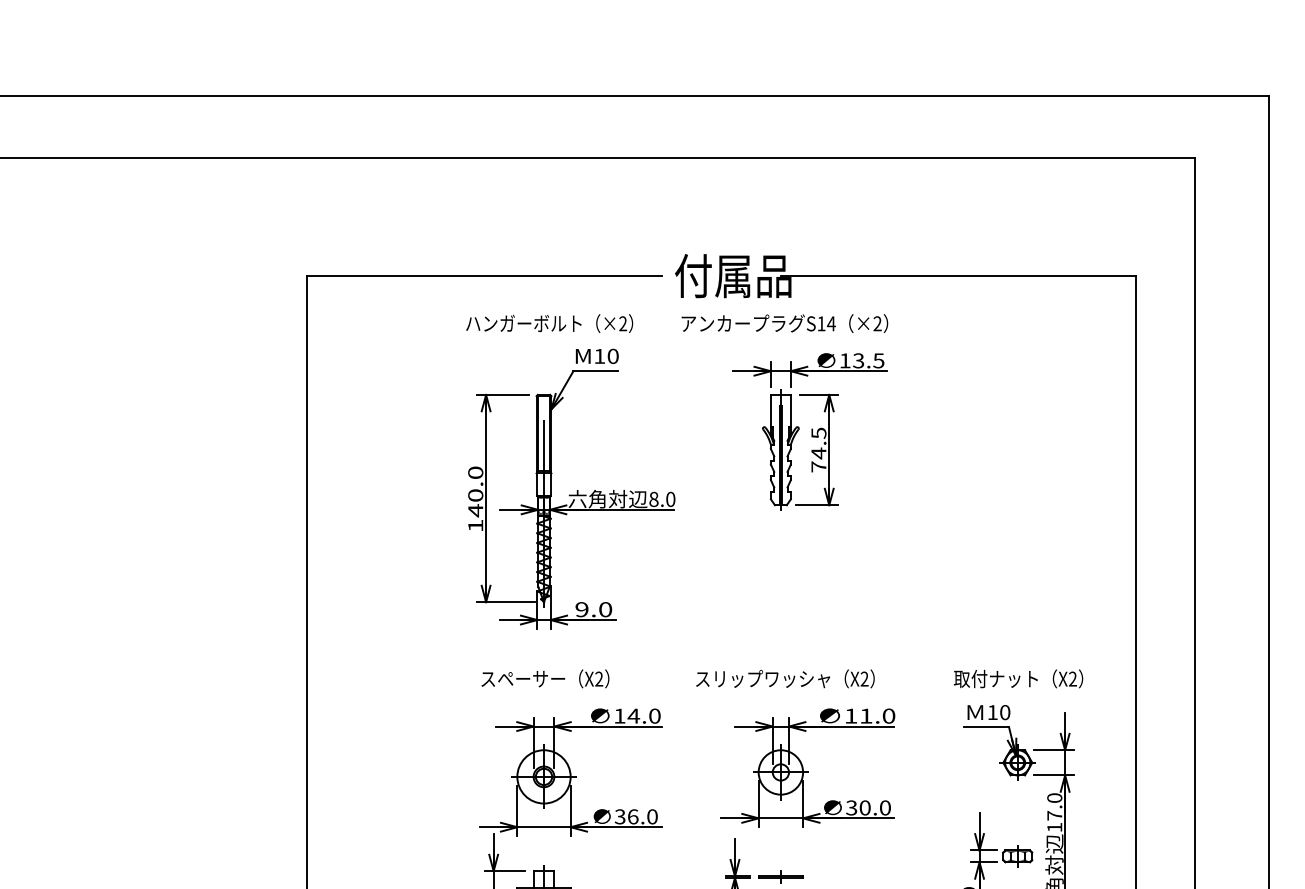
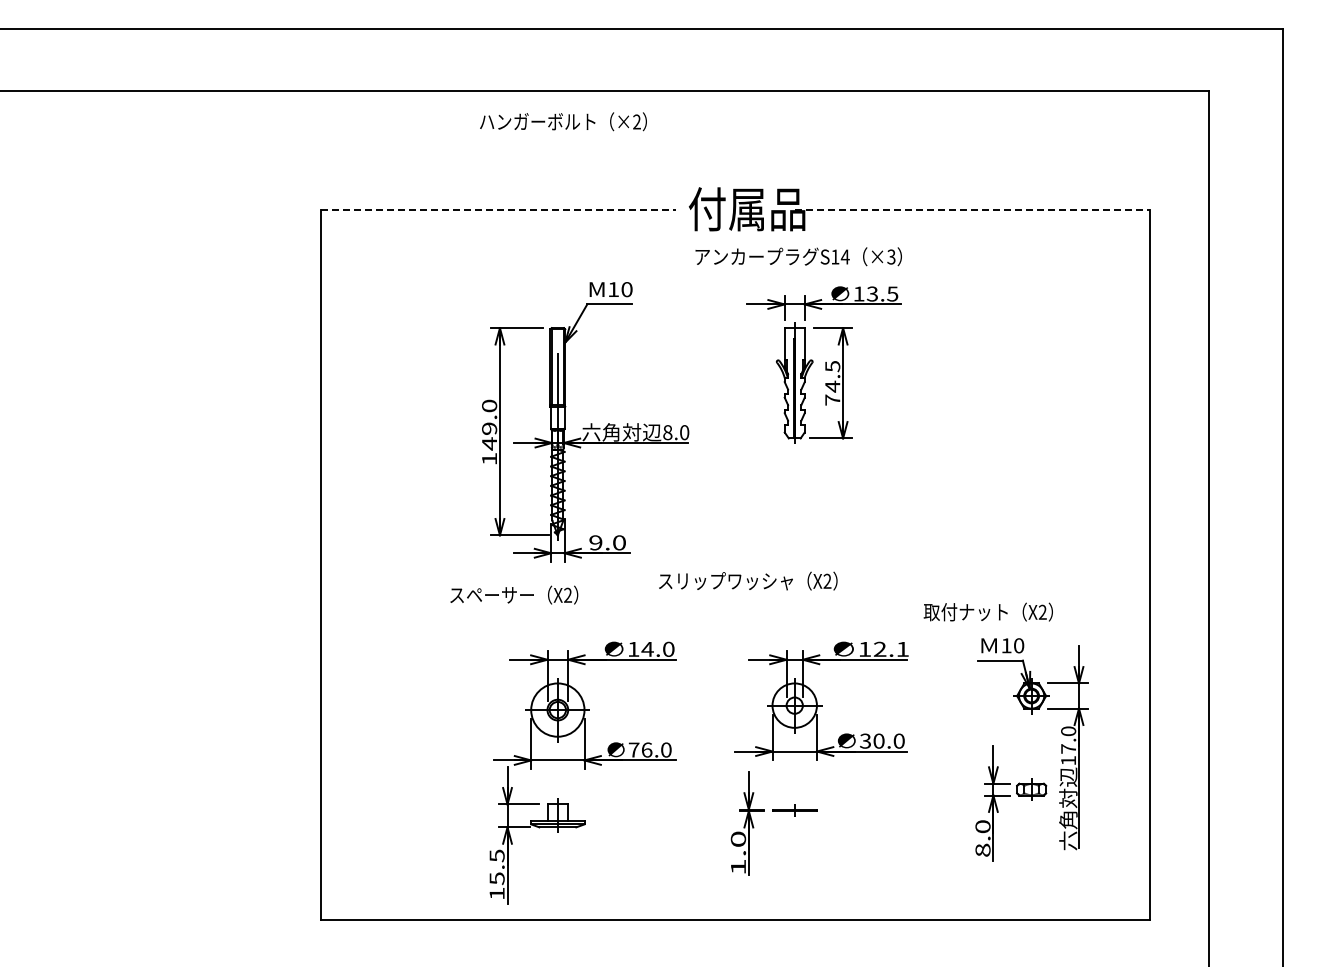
line: (484, 276) -> (498, 209), solid -> dashed
line: (958, 276) -> (972, 209), solid -> dashed
text: (549, 323) -> (563, 121), moved
text: (877, 324) -> (891, 257), ×2 -> ×3
text: (475, 495) -> (489, 428), 140.0 -> 149.0
text: (545, 678) -> (514, 594), moved
text: (785, 678) -> (748, 580), moved
text: (1017, 678) -> (987, 611), moved
text: (877, 715) -> (891, 648), 11.0 -> 12.1
text: (619, 816) -> (633, 749), 36.0 -> 76.0

